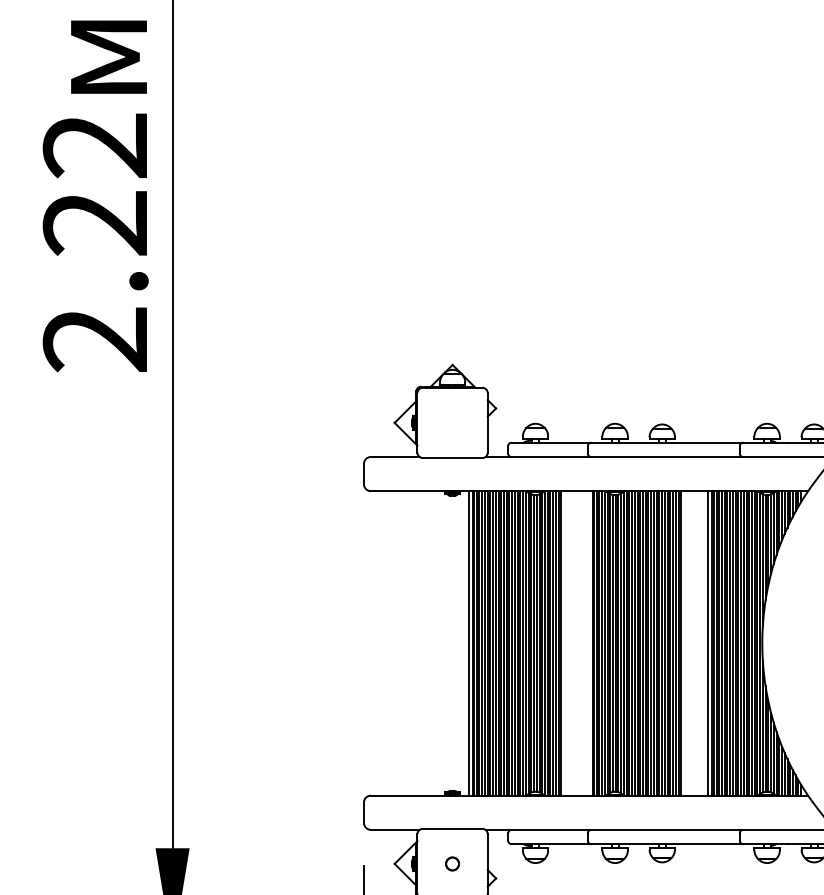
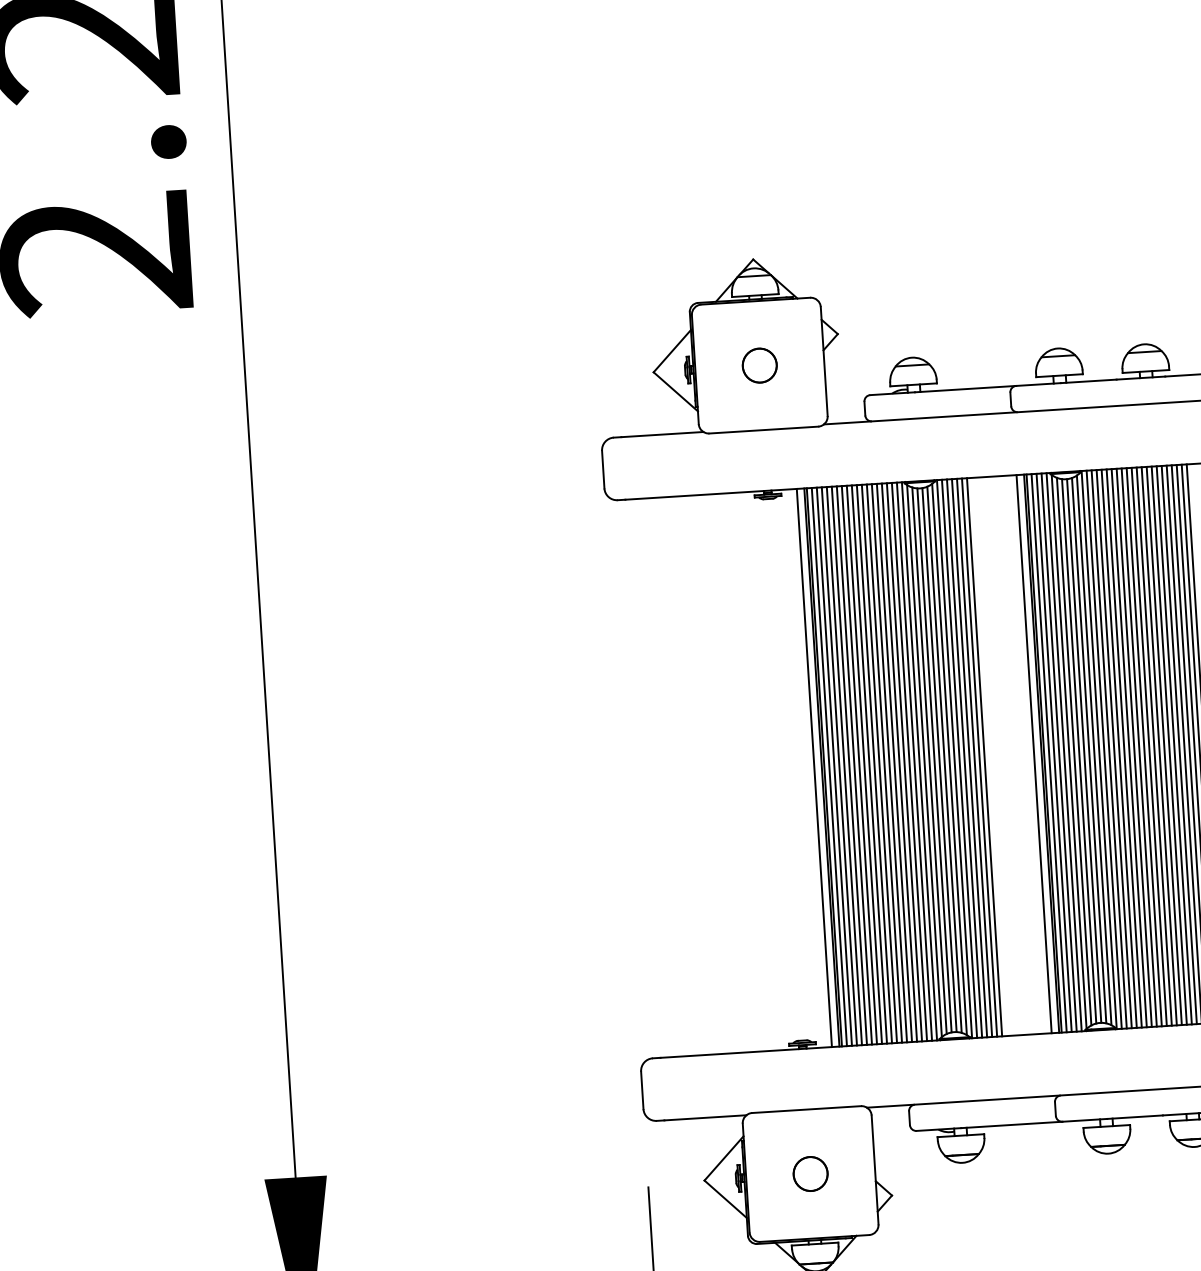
part: (452, 422) -> (759, 364), added
line: (588, 643) -> (1034, 754), added
part: (452, 863) -> (810, 1173), size x1.43

